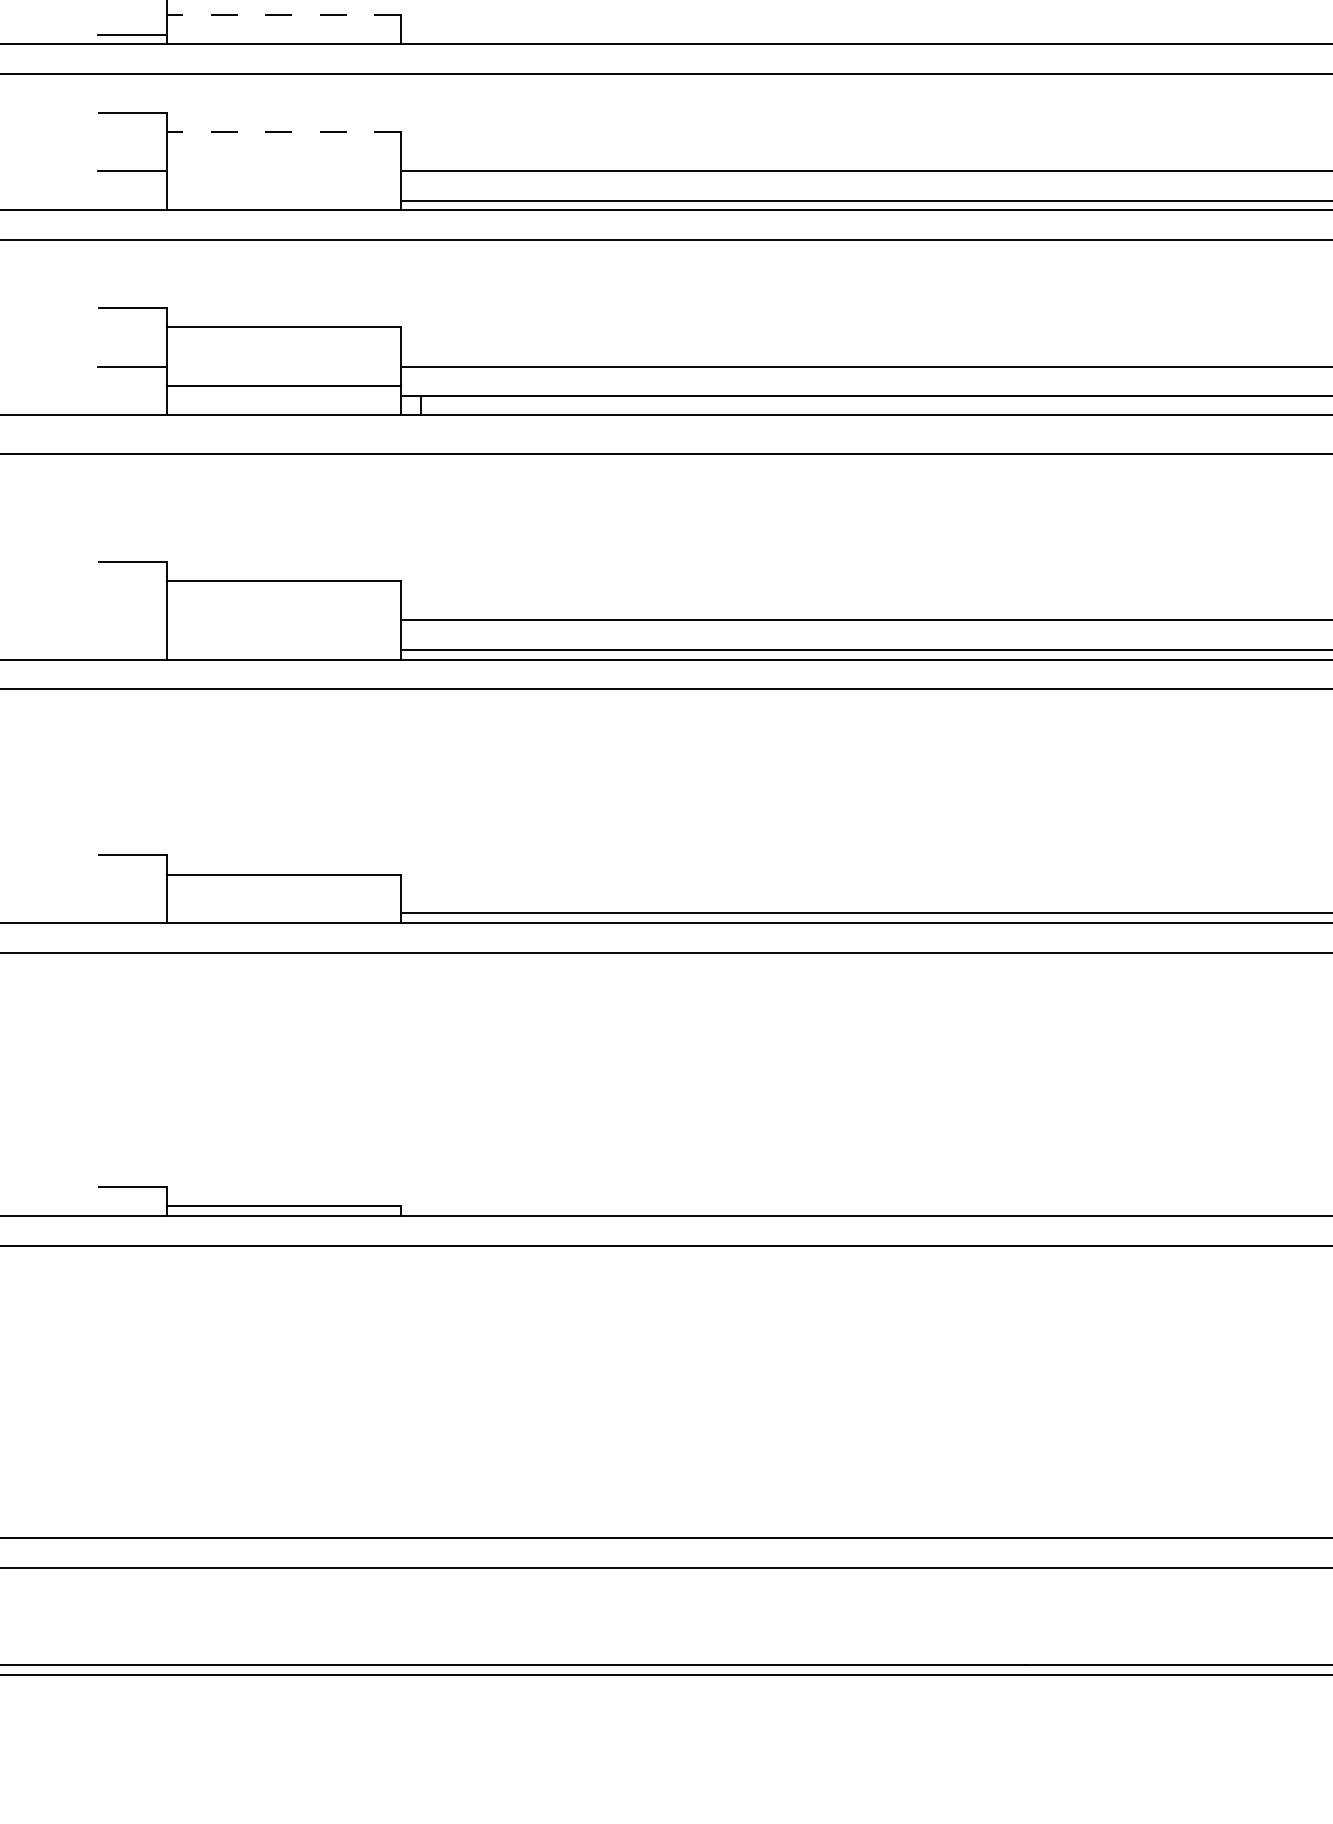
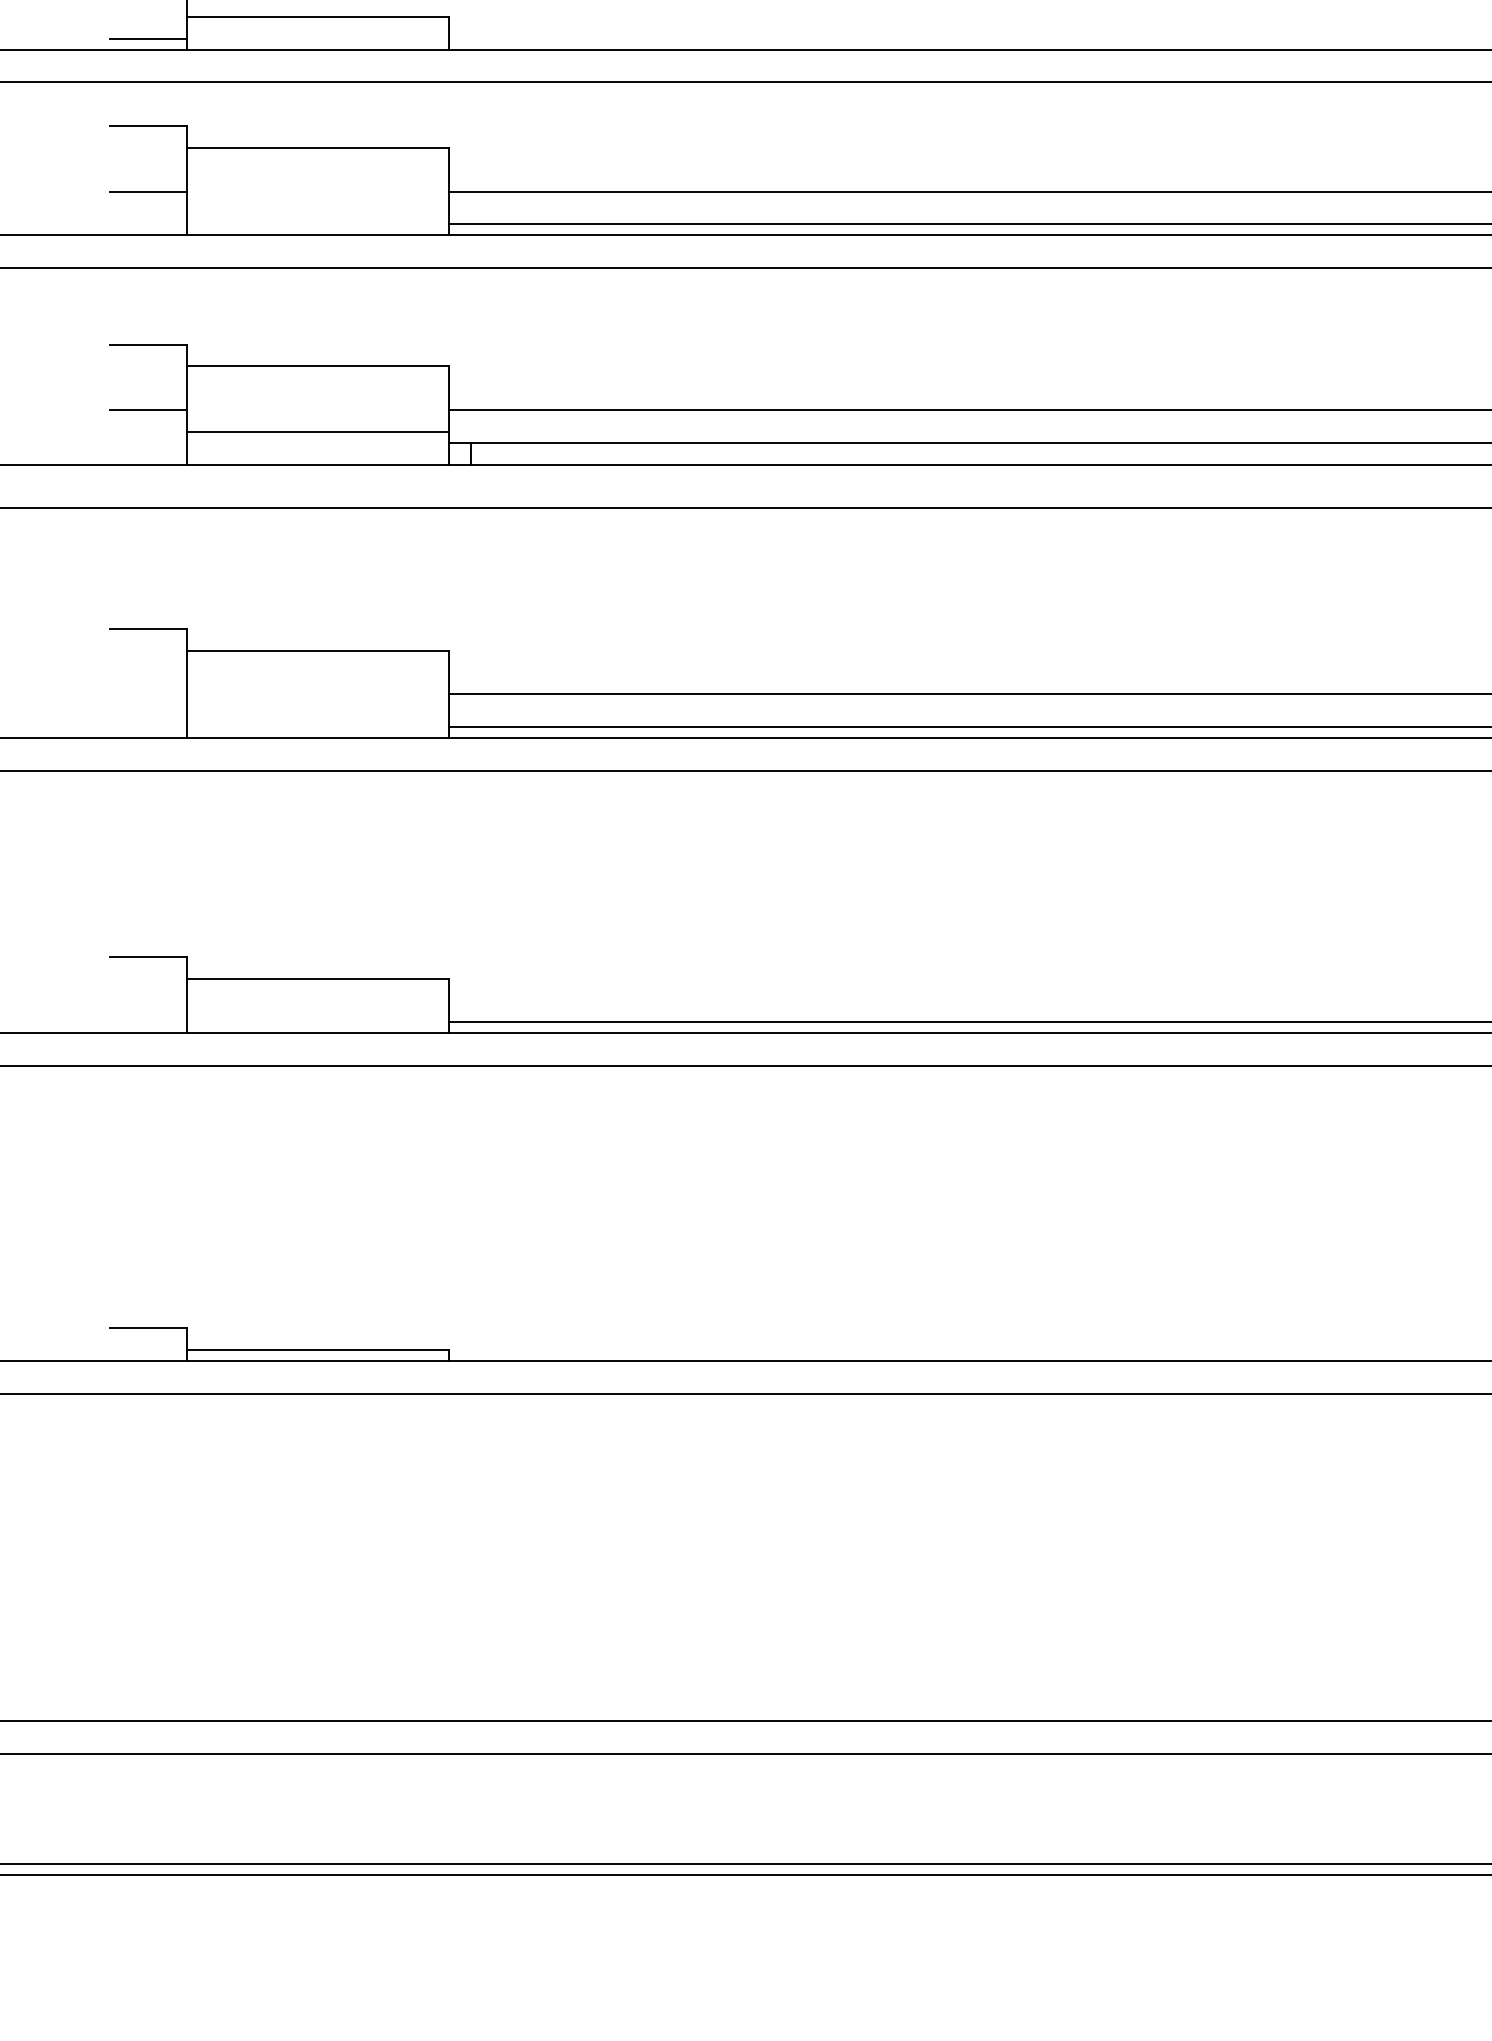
line: (283, 14) -> (317, 16), dashed -> solid
line: (283, 131) -> (317, 147), dashed -> solid

